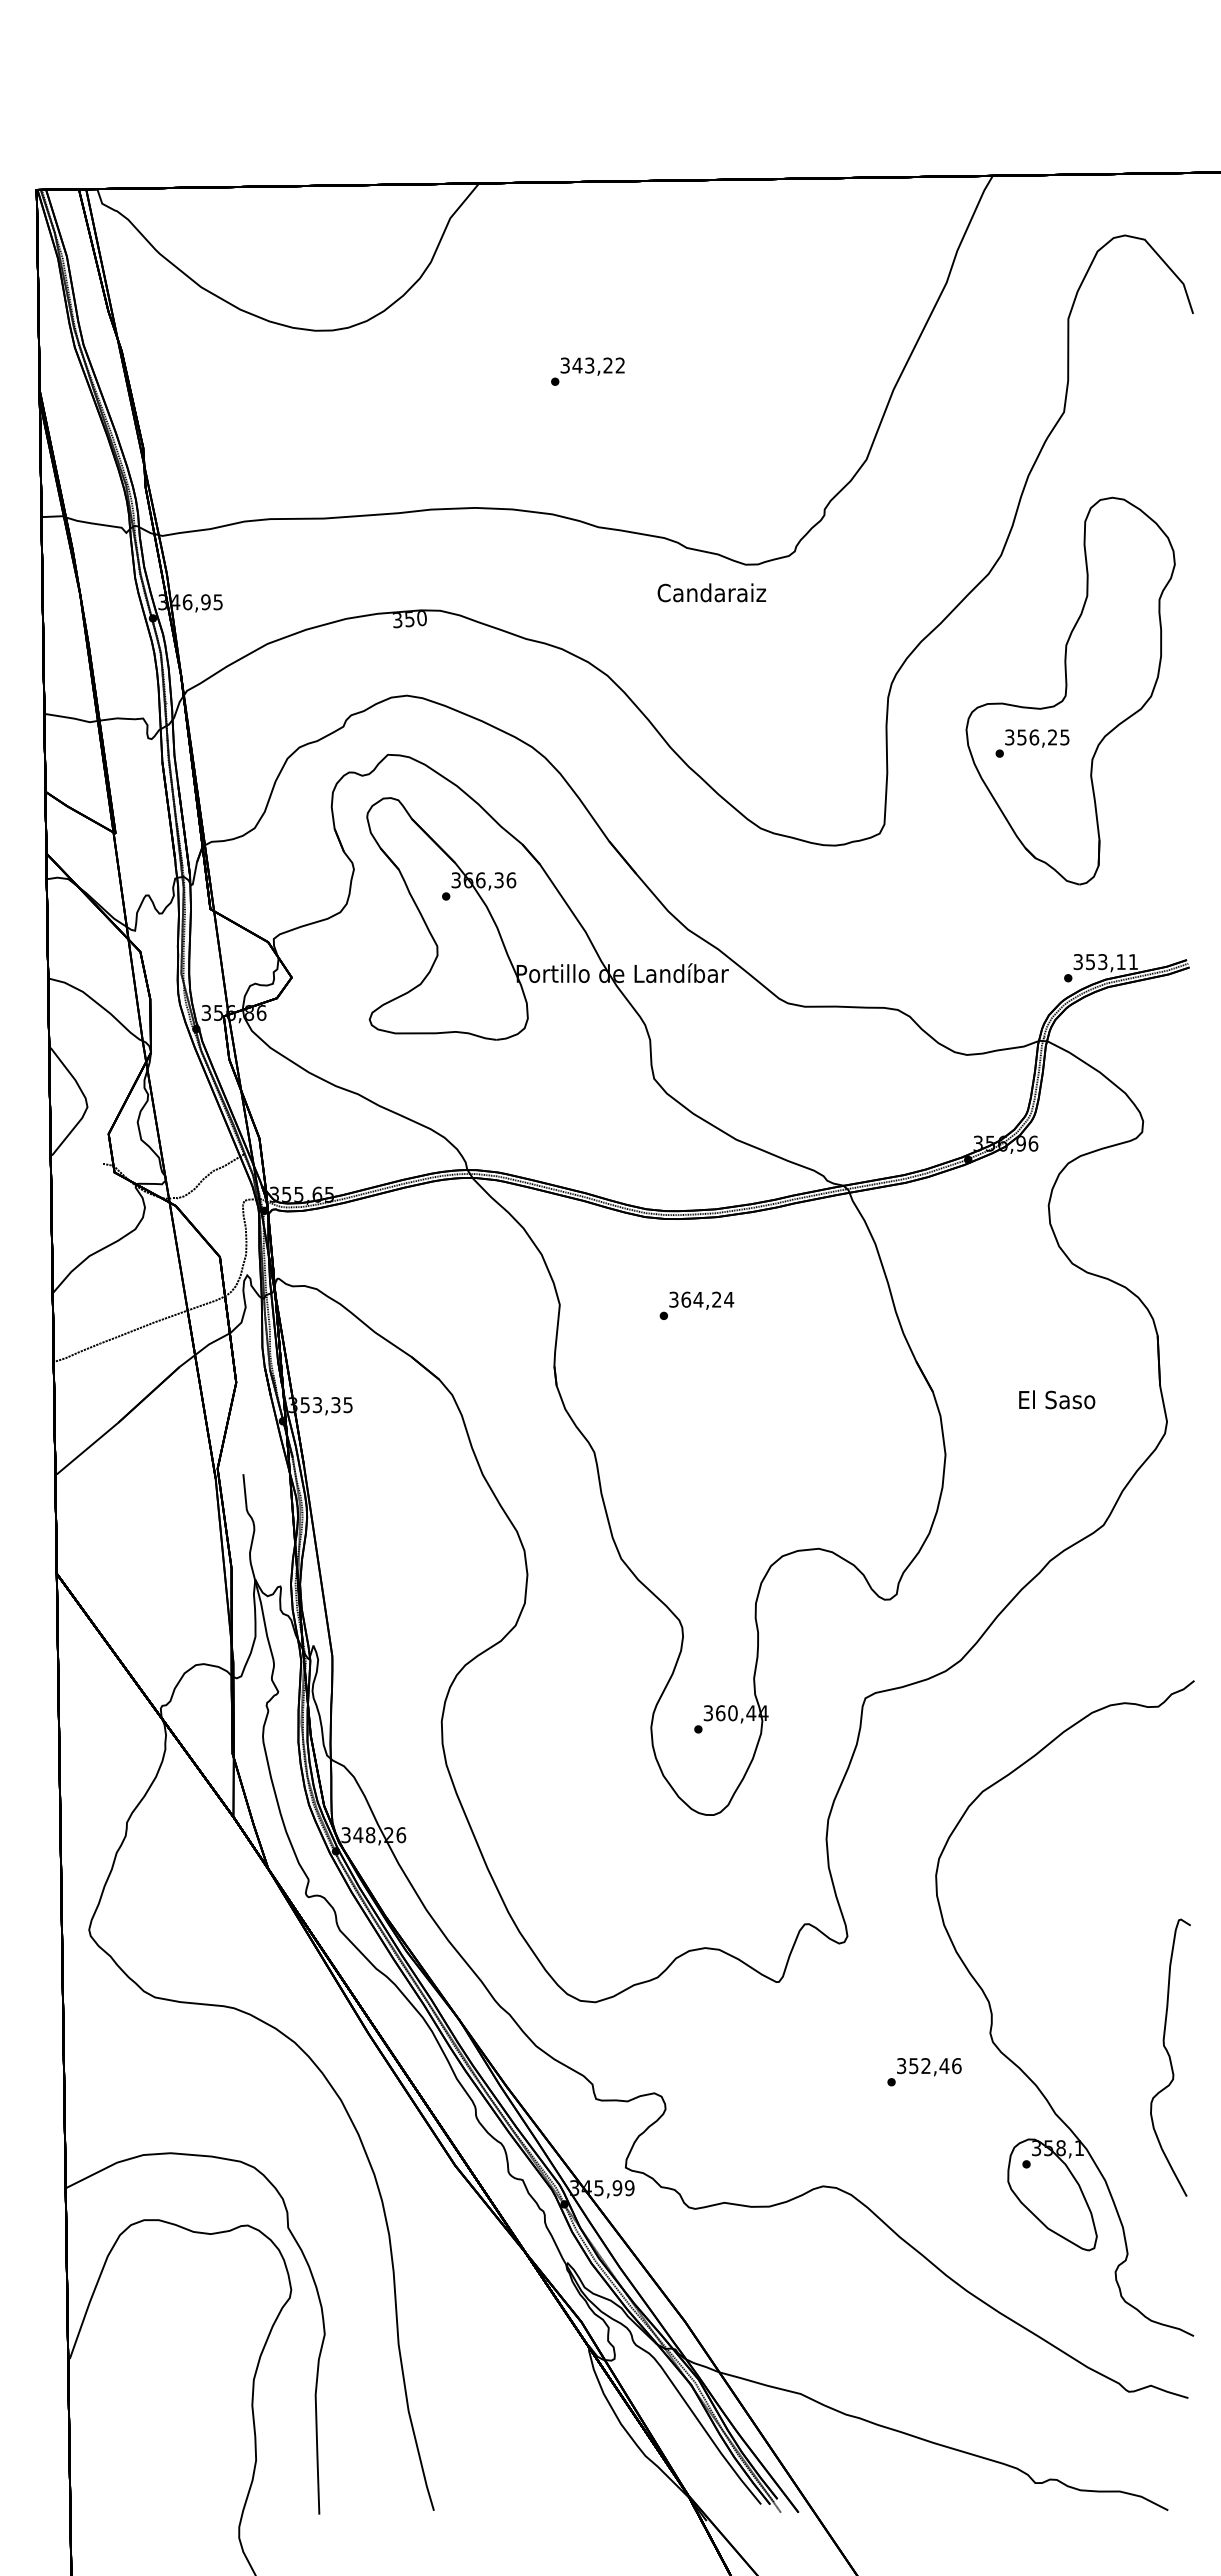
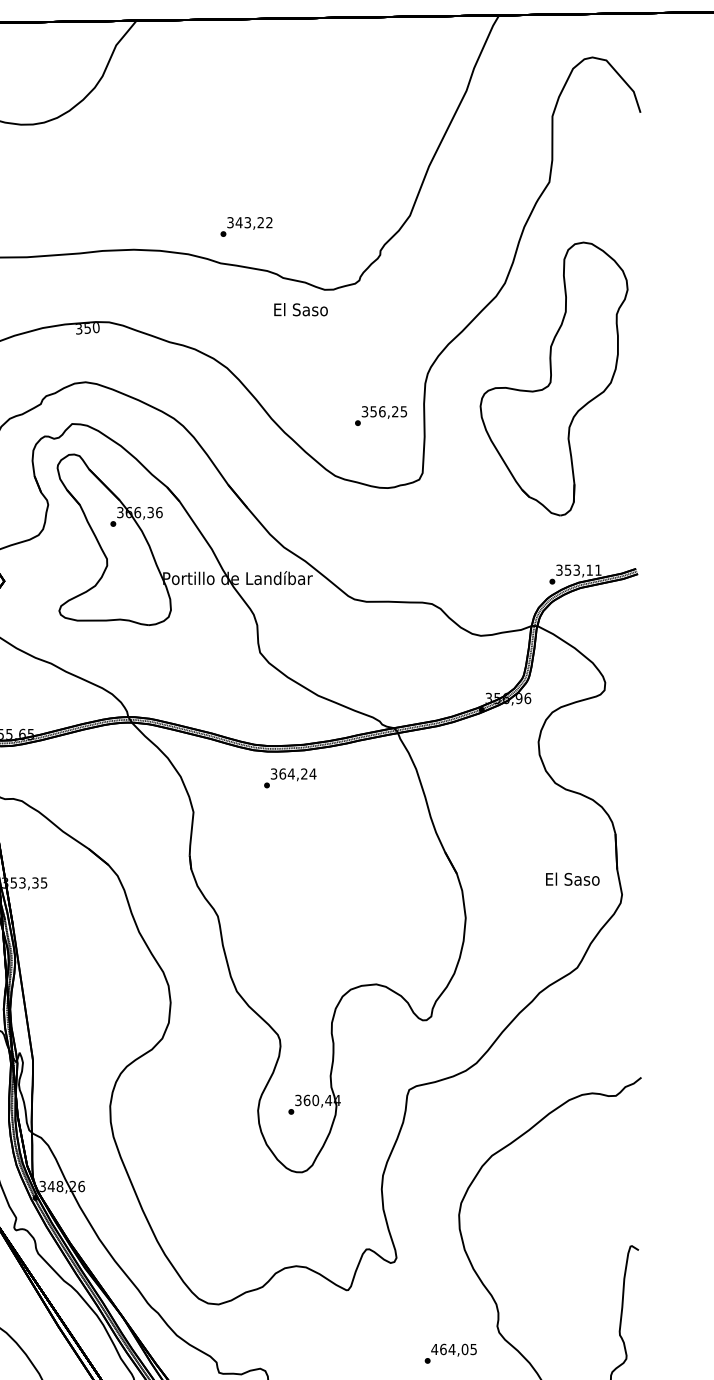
text: (587, 371) -> (246, 226), moved
text: (711, 592) -> (300, 309), Candaraiz -> El Saso
text: (1032, 743) -> (381, 416), moved
text: (696, 1305) -> (290, 778), moved
text: (1057, 1399) -> (573, 879), moved
text: (928, 2066) -> (453, 1349), 352,46 -> 464,05

